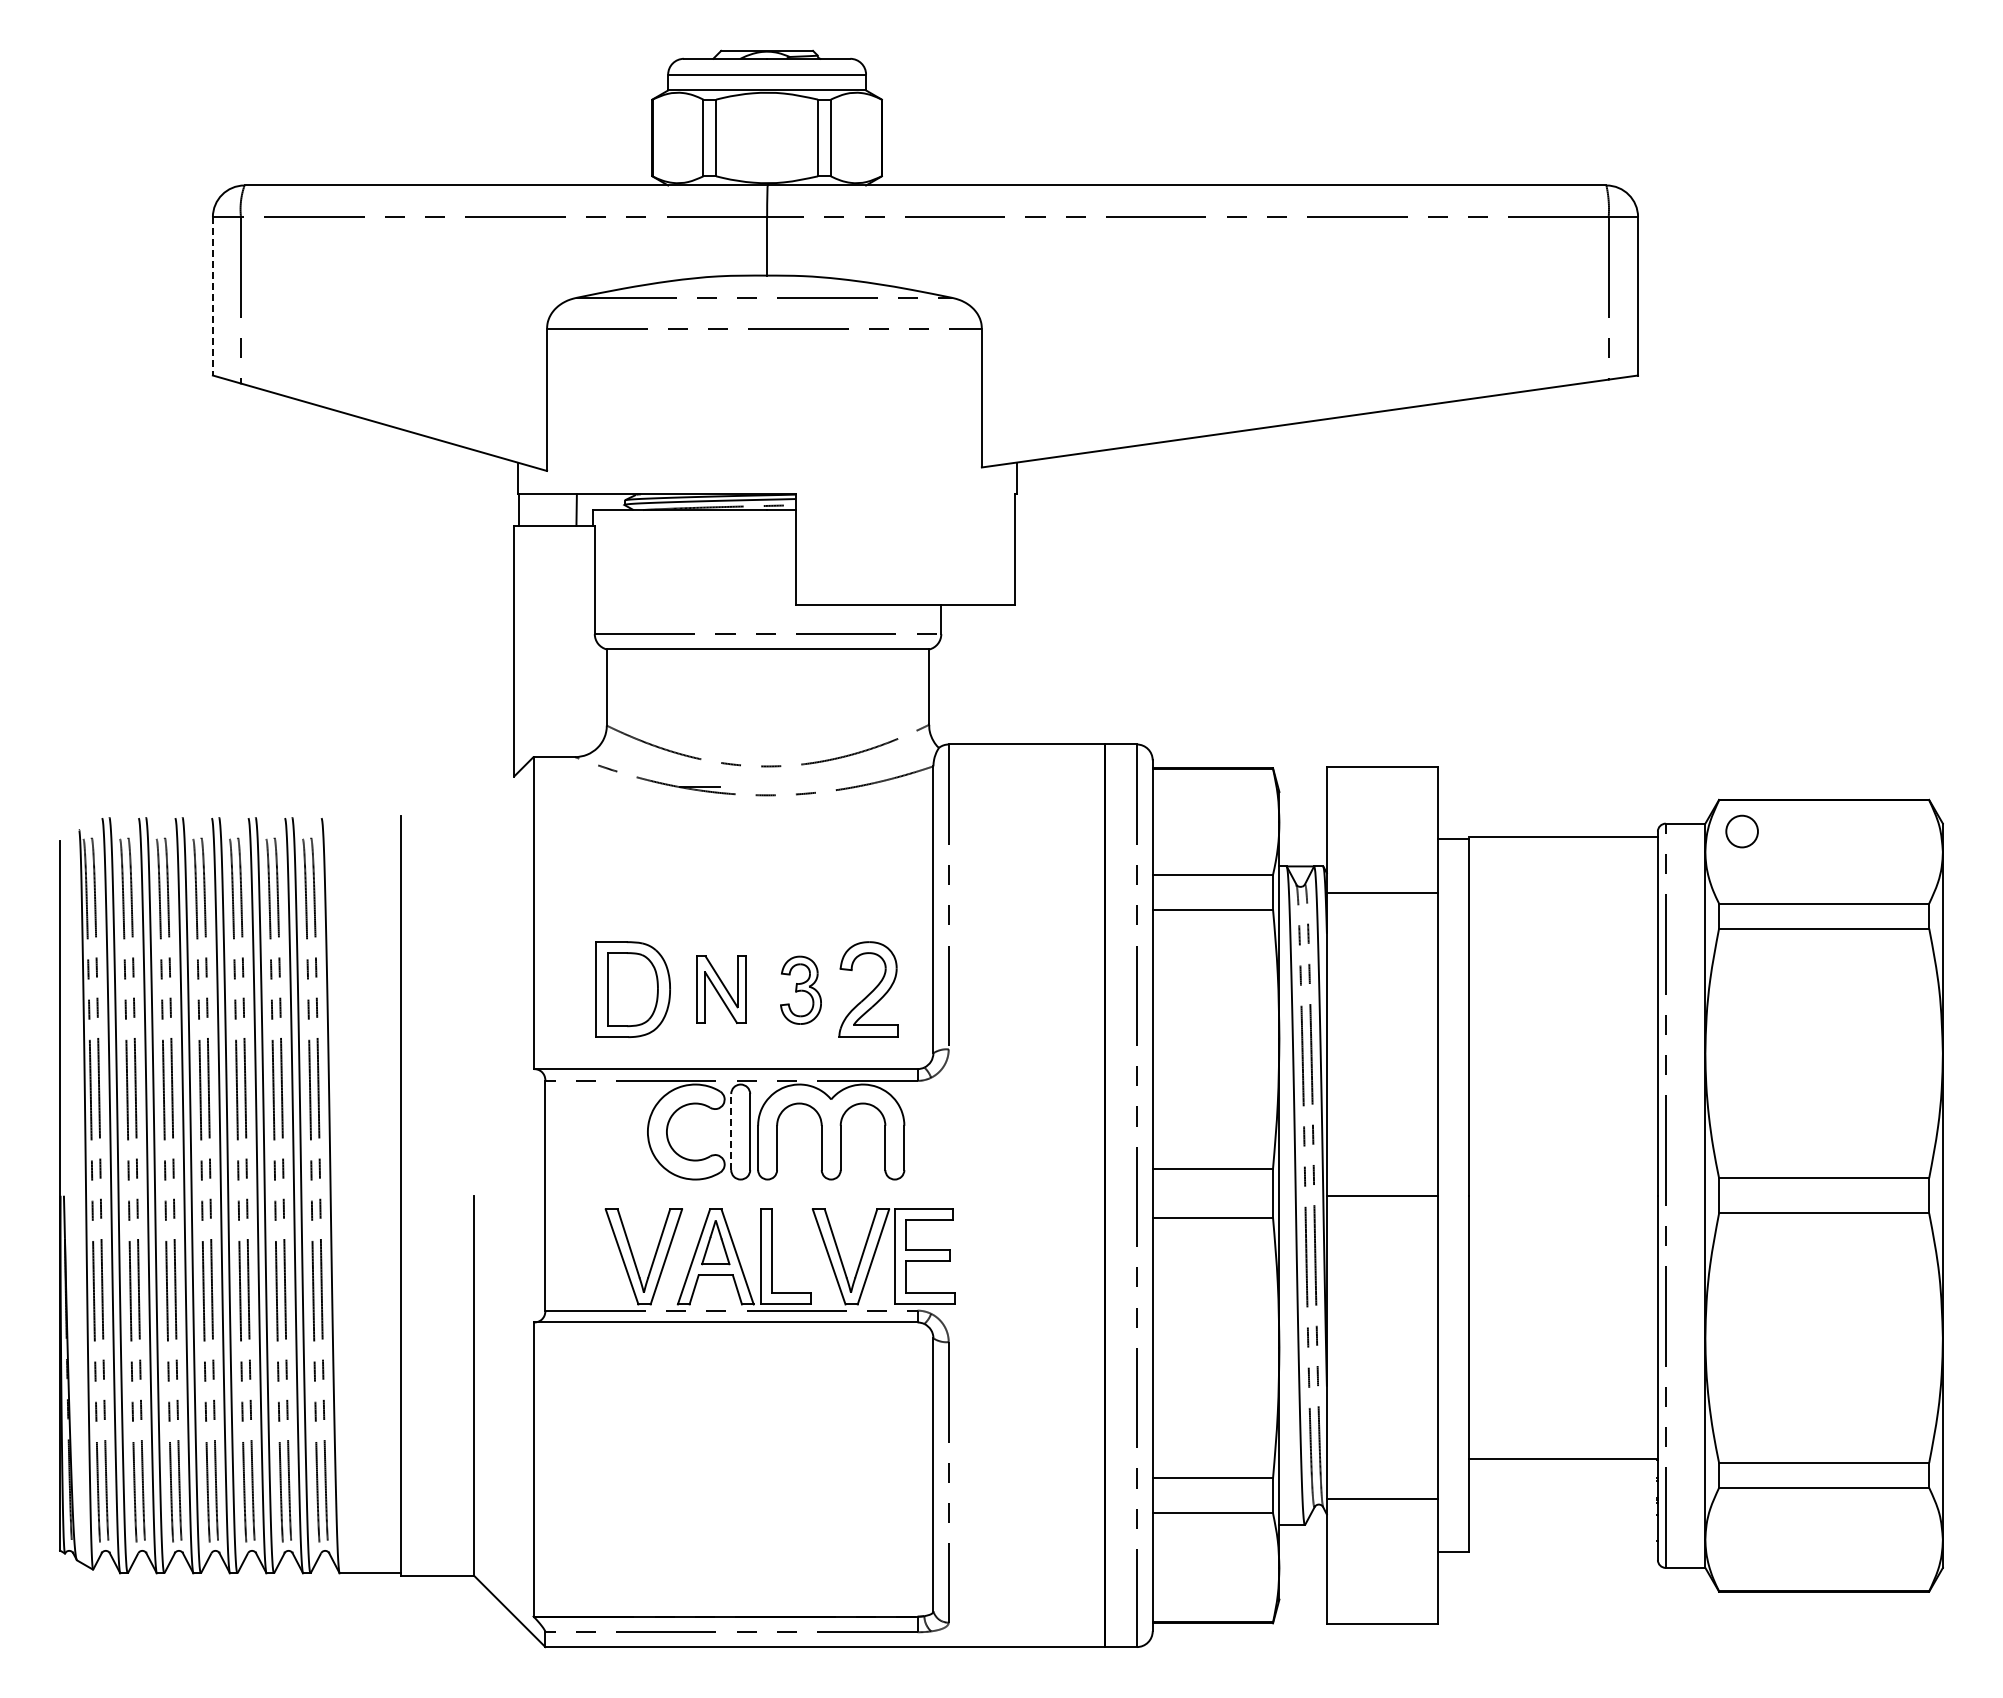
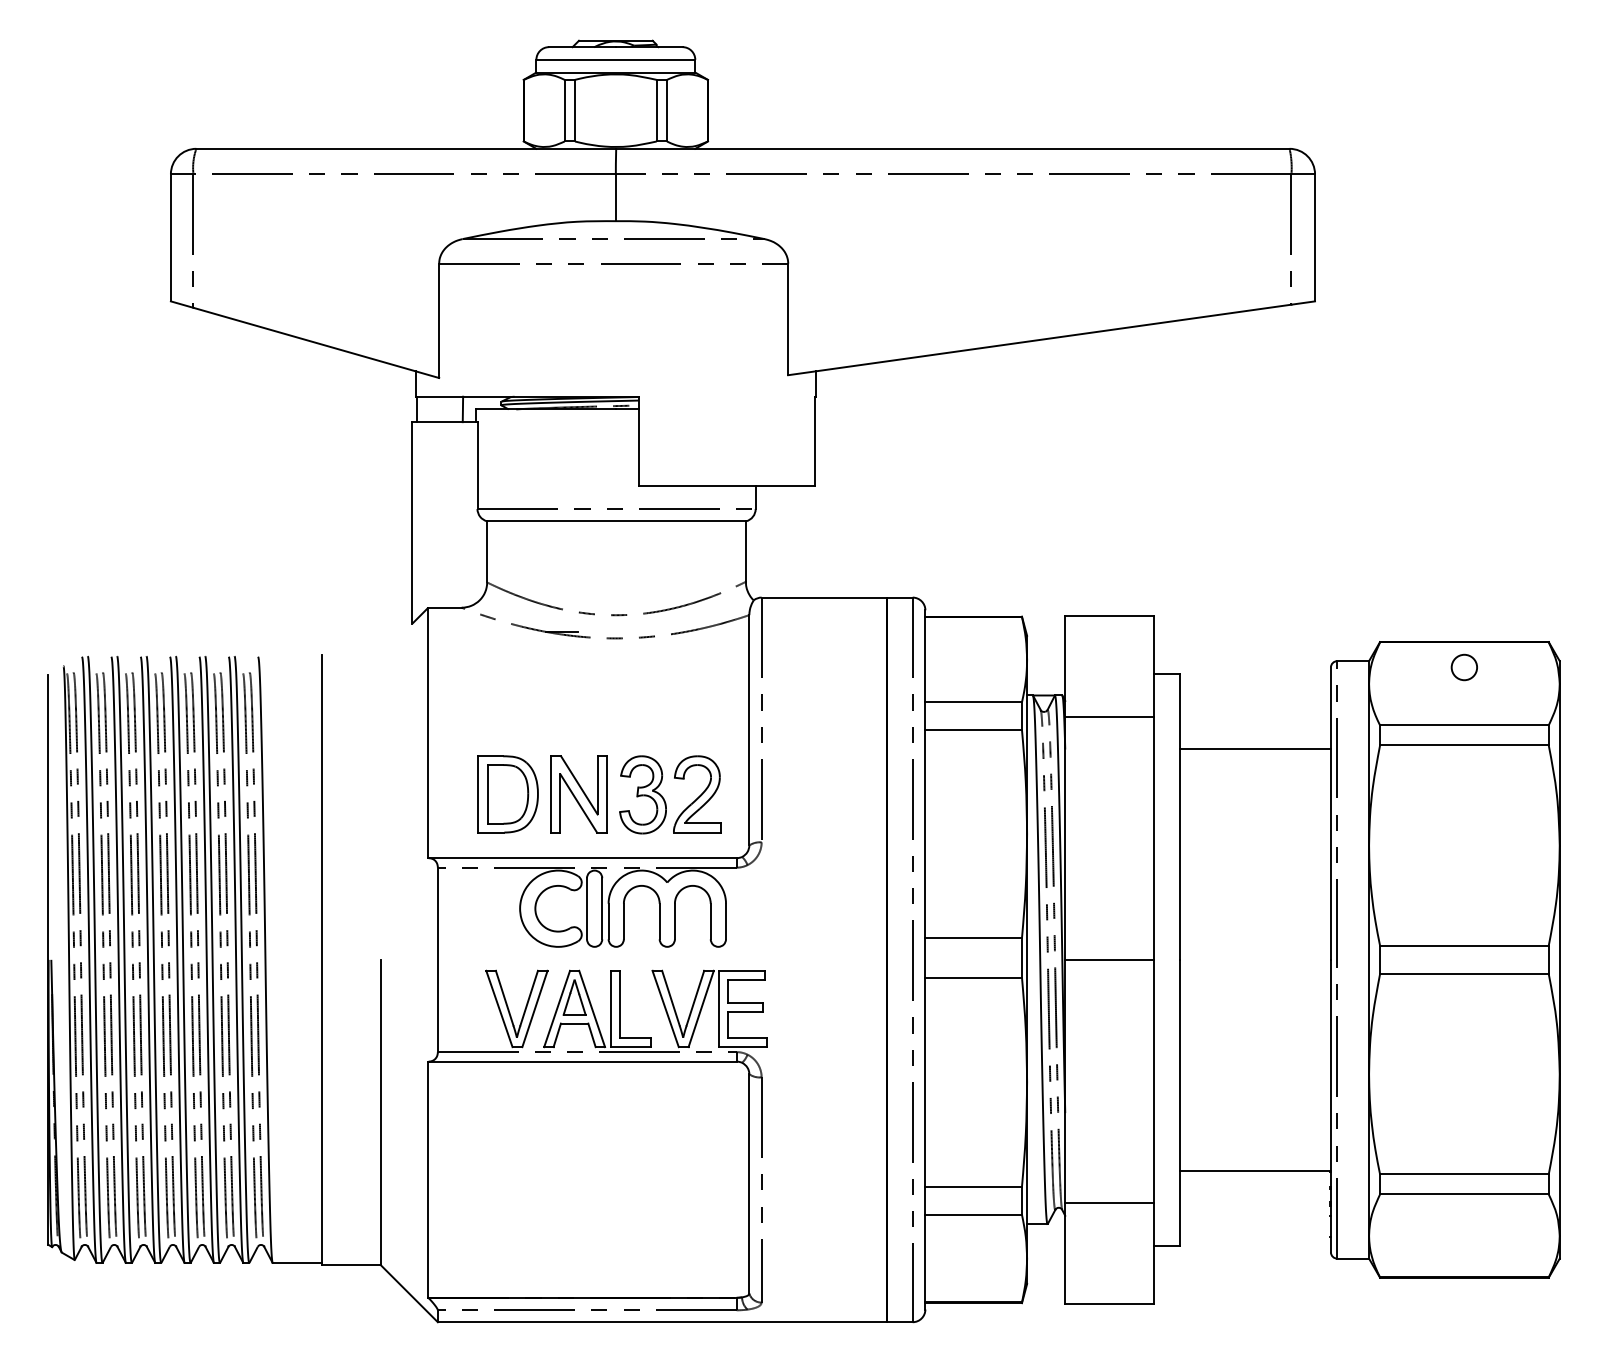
line: (212, 296) -> (170, 237), dashed -> solid
circle: (1741, 831) -> (1463, 667), moved
line: (1563, 836) -> (1255, 748), moved
part: (721, 989) -> (579, 794), size x1.43
part: (800, 990) -> (642, 795), size x1.43
line: (731, 1131) -> (587, 908), dashed -> solid

